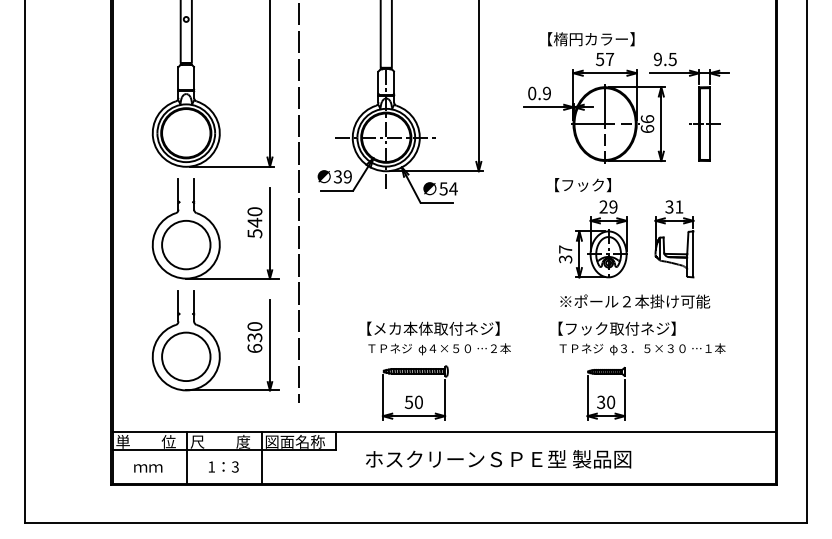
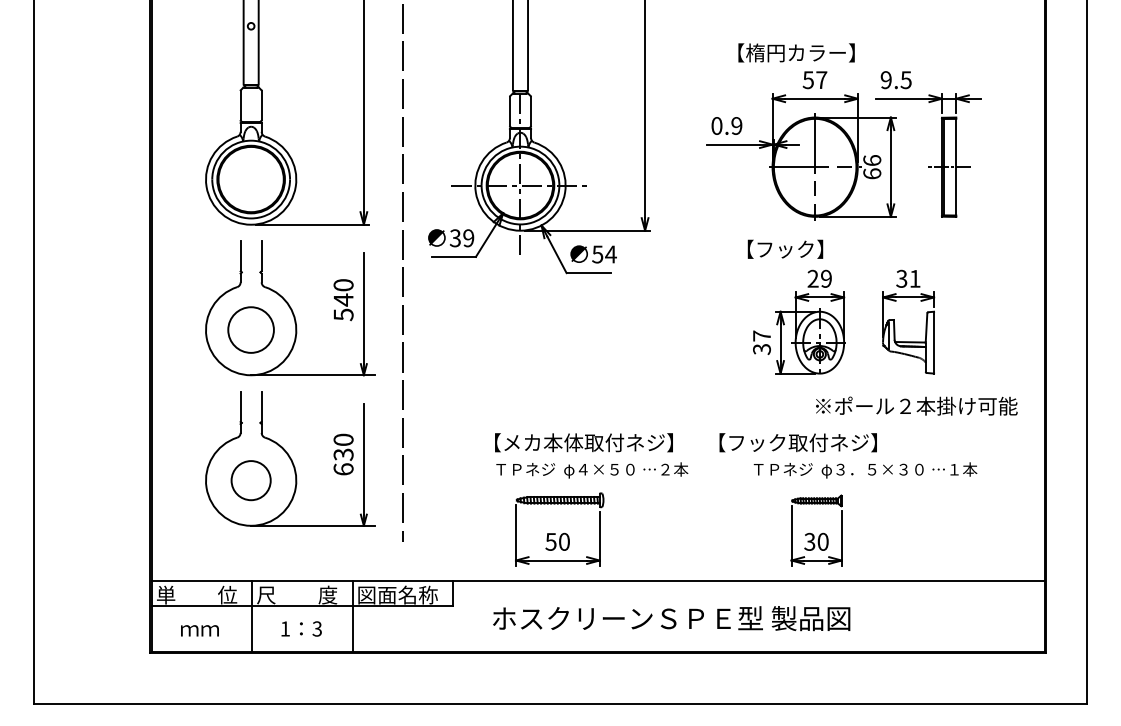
circle: (185, 244) -> (250, 329), size x0.7
text: (635, 301) -> (916, 405), moved
text: (616, 328) -> (797, 442), moved
circle: (185, 356) -> (250, 480), size x0.6

